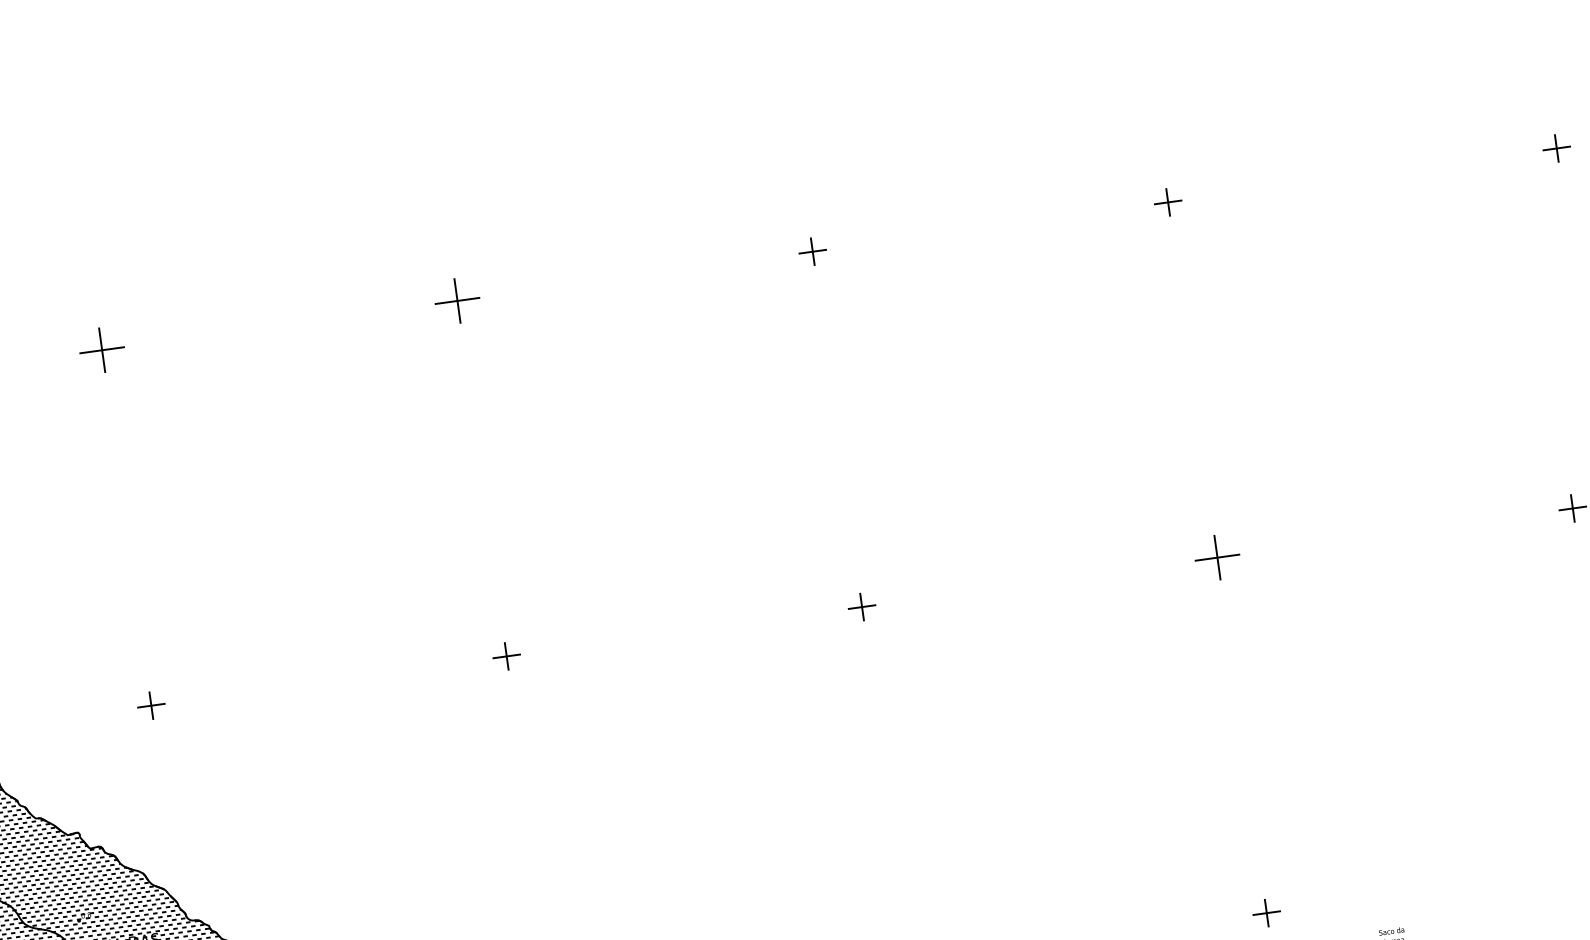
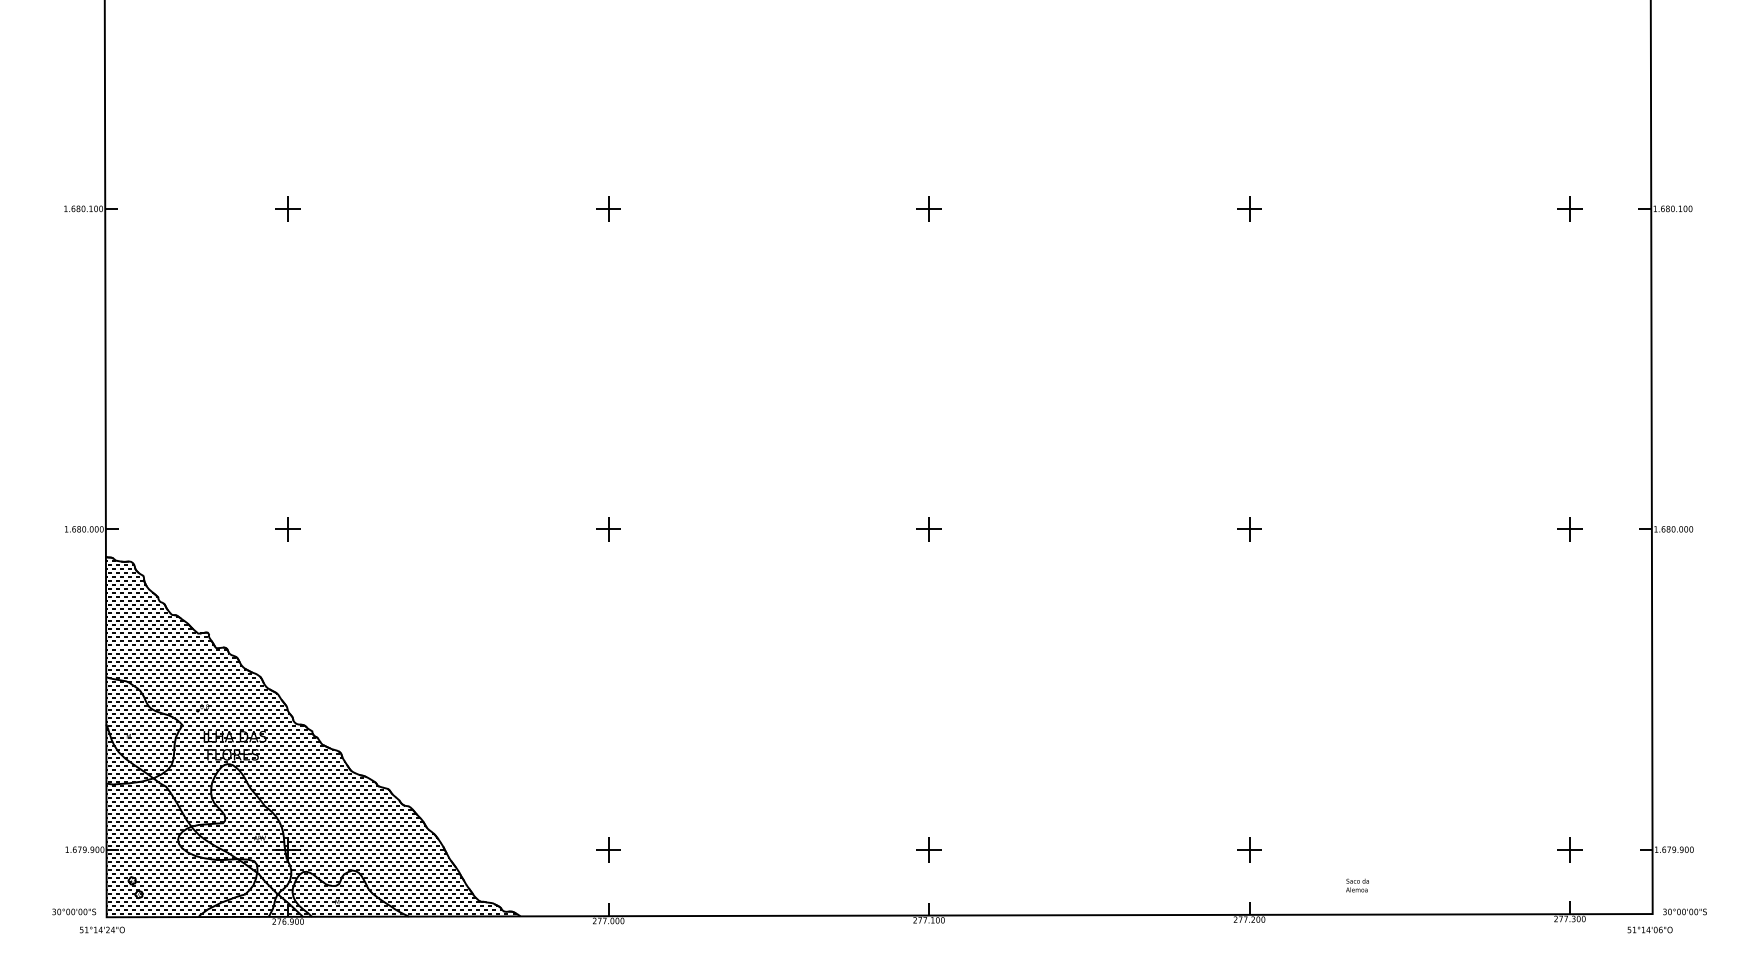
part: (1556, 148) -> (1569, 208), moved
part: (457, 300) -> (608, 208), size x0.62
part: (101, 350) -> (287, 208), size x0.62
part: (1217, 557) -> (1249, 529), size x0.62

